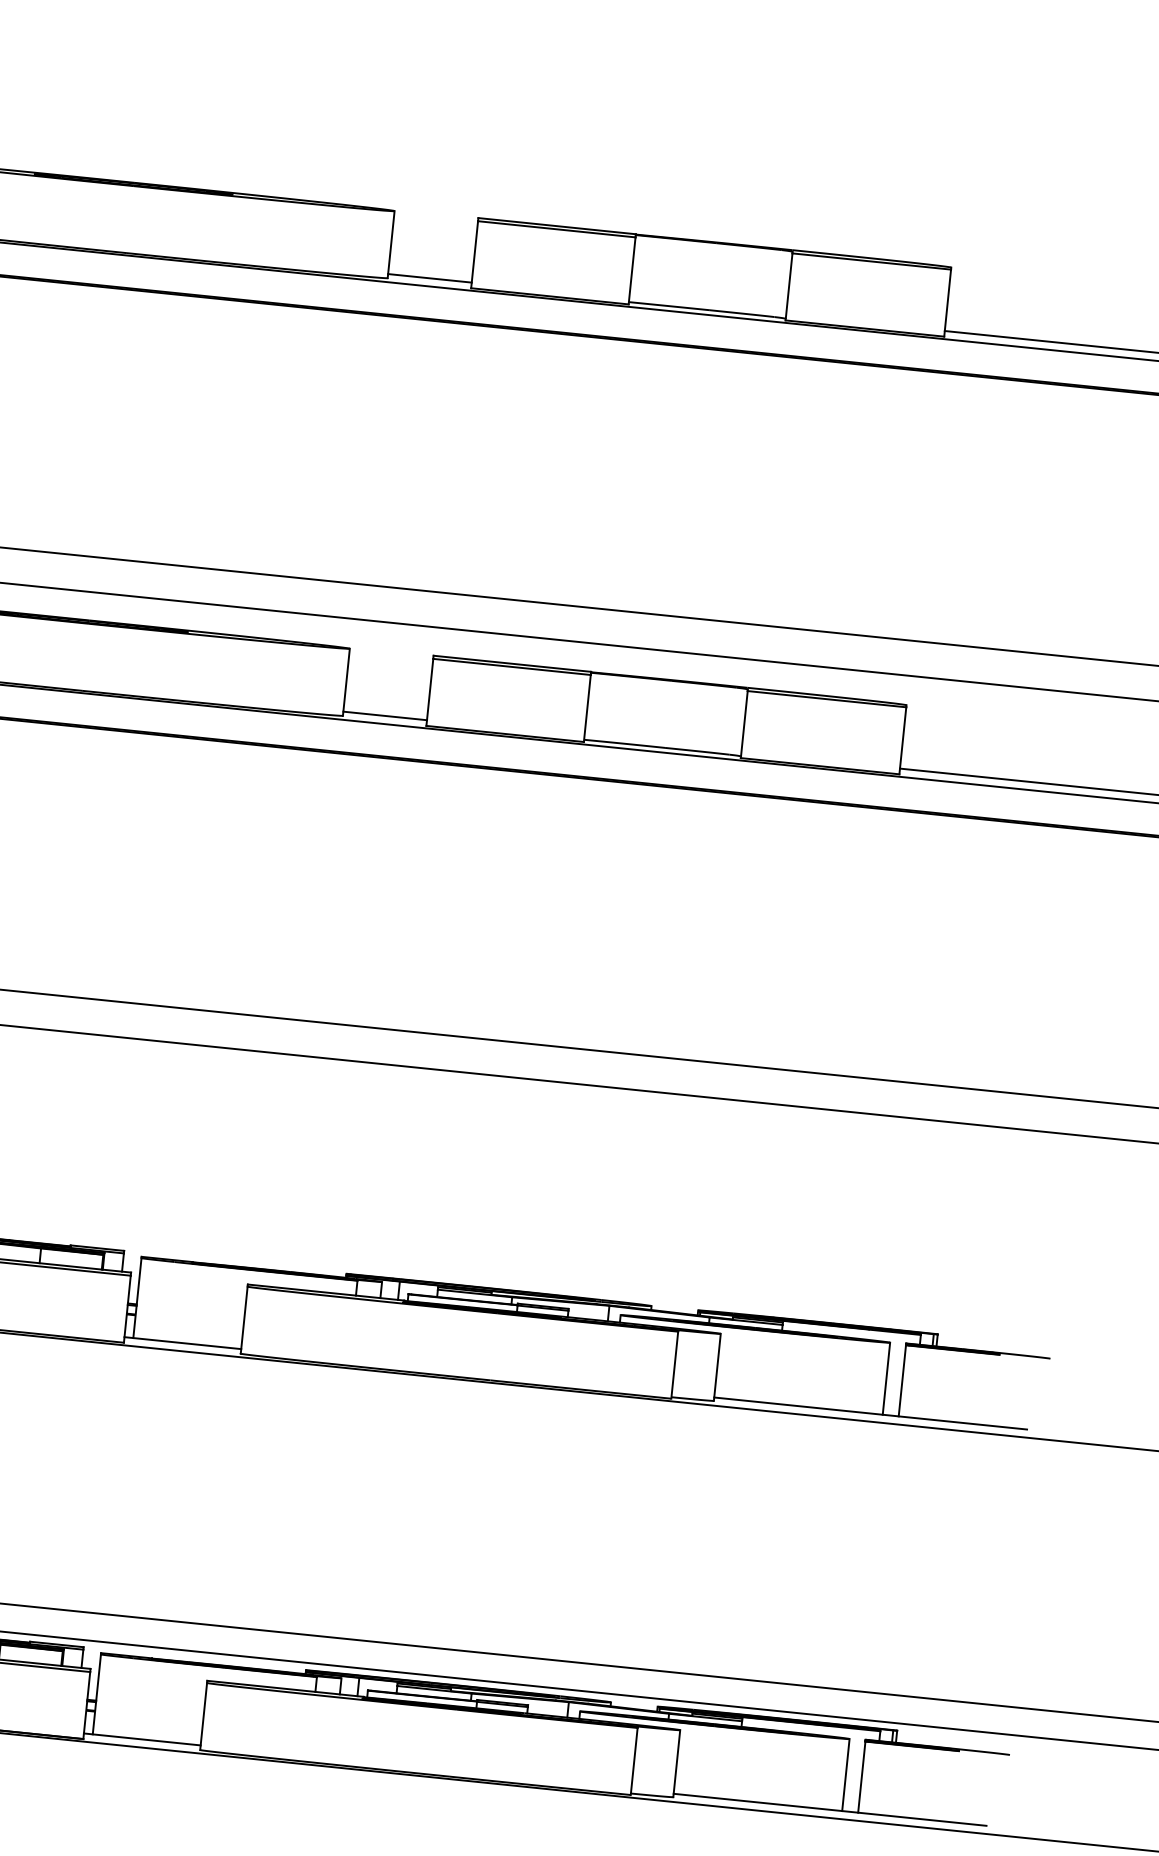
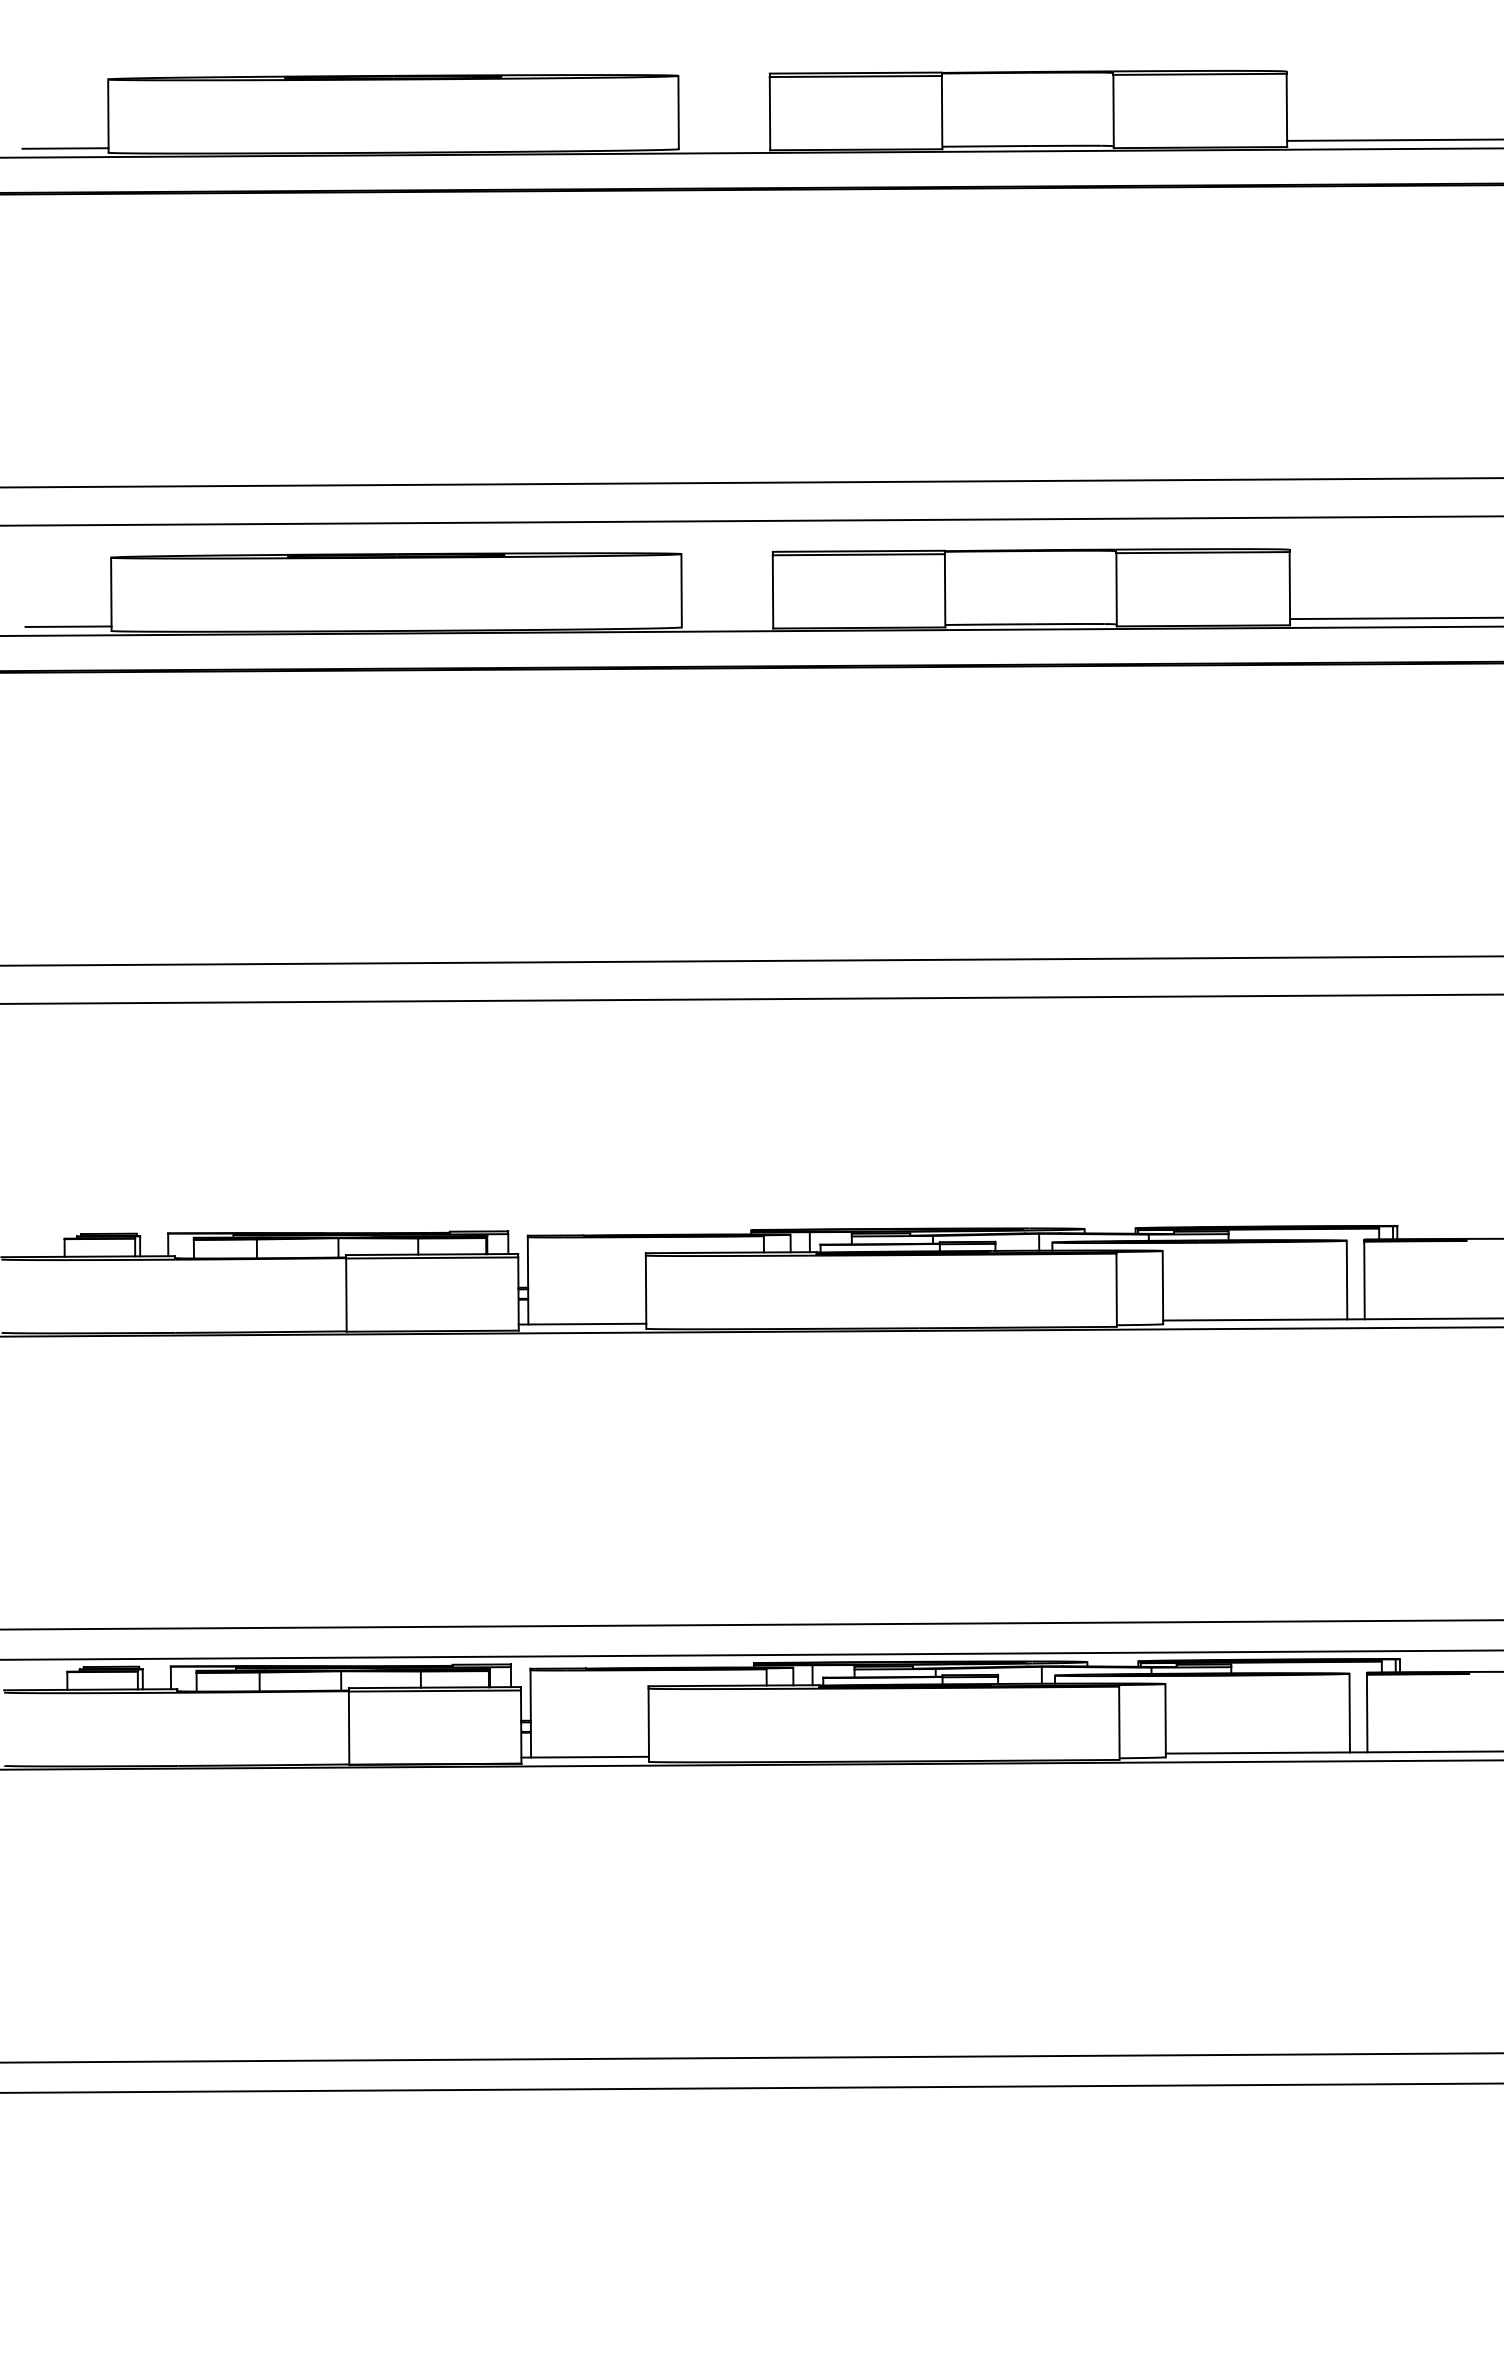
line: (429, 278) -> (724, 144), removed
line: (385, 715) -> (727, 622), removed

